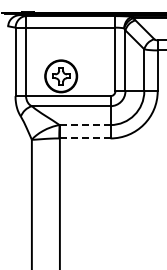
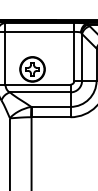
line: (84, 125) -> (50, 107), dashed -> solid
line: (84, 138) -> (50, 117), dashed -> solid

